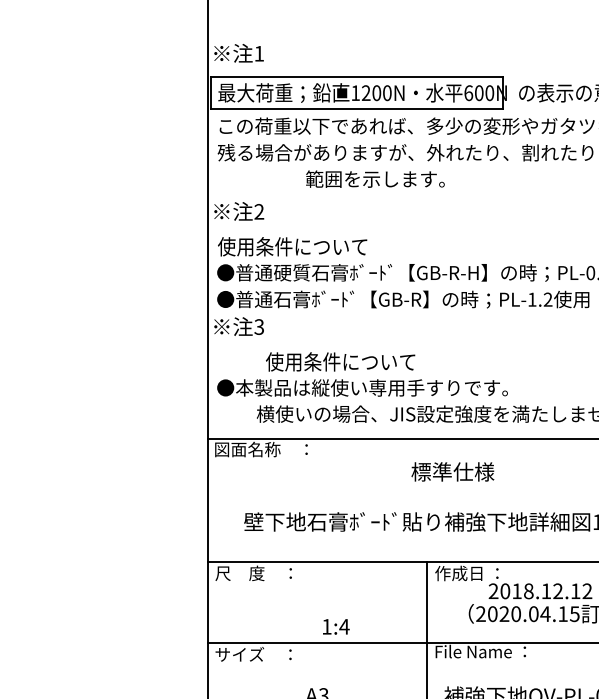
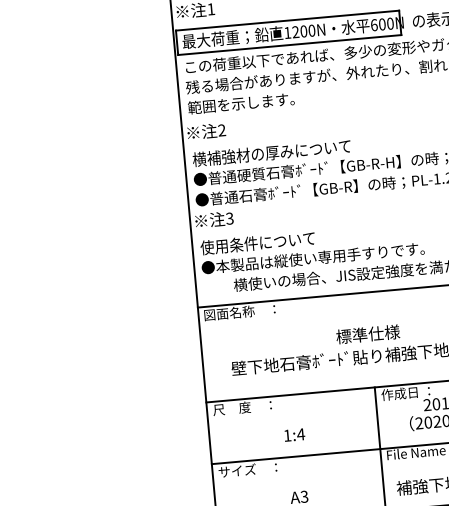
text: (375, 178) -> (241, 102), moved
text: (321, 246) -> (272, 152), 使用条件について -> 横補強材の厚みについて
text: (340, 361) -> (257, 242), moved
text: (452, 471) -> (367, 334), moved
text: (336, 626) -> (294, 434), moved

